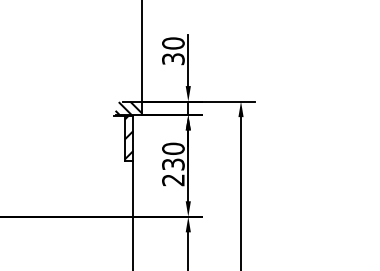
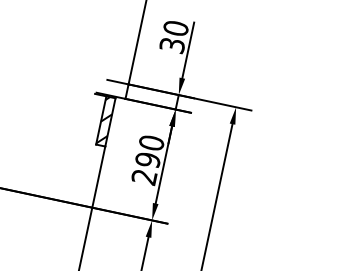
hatch: (128, 107) -> (112, 87), removed
text: (173, 164) -> (148, 160), 230 -> 290

